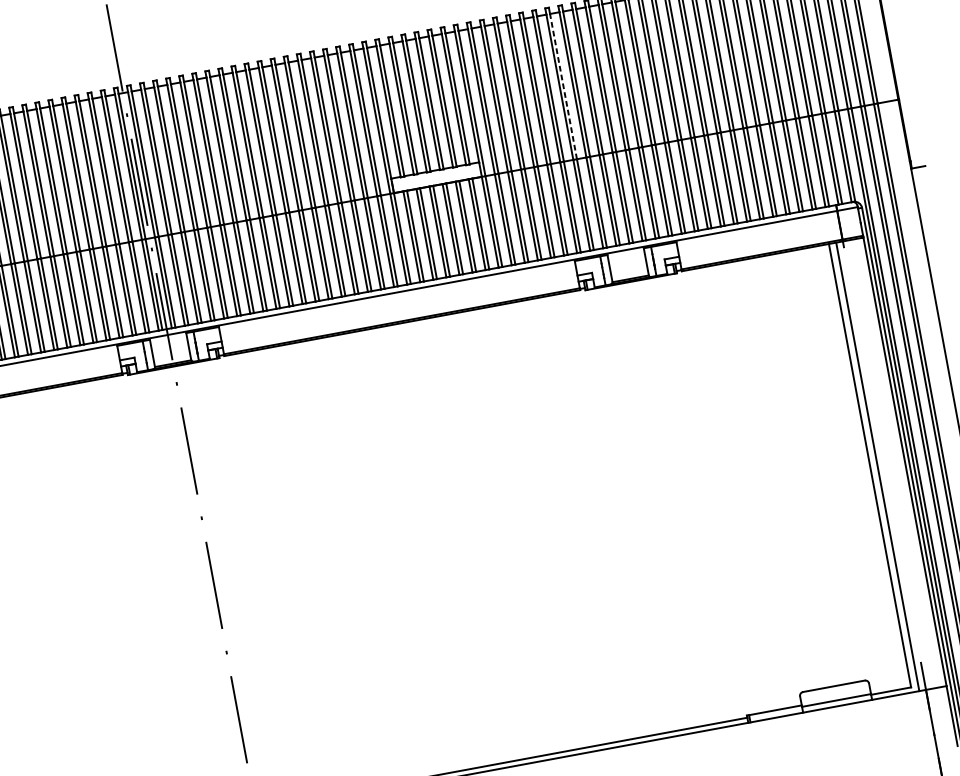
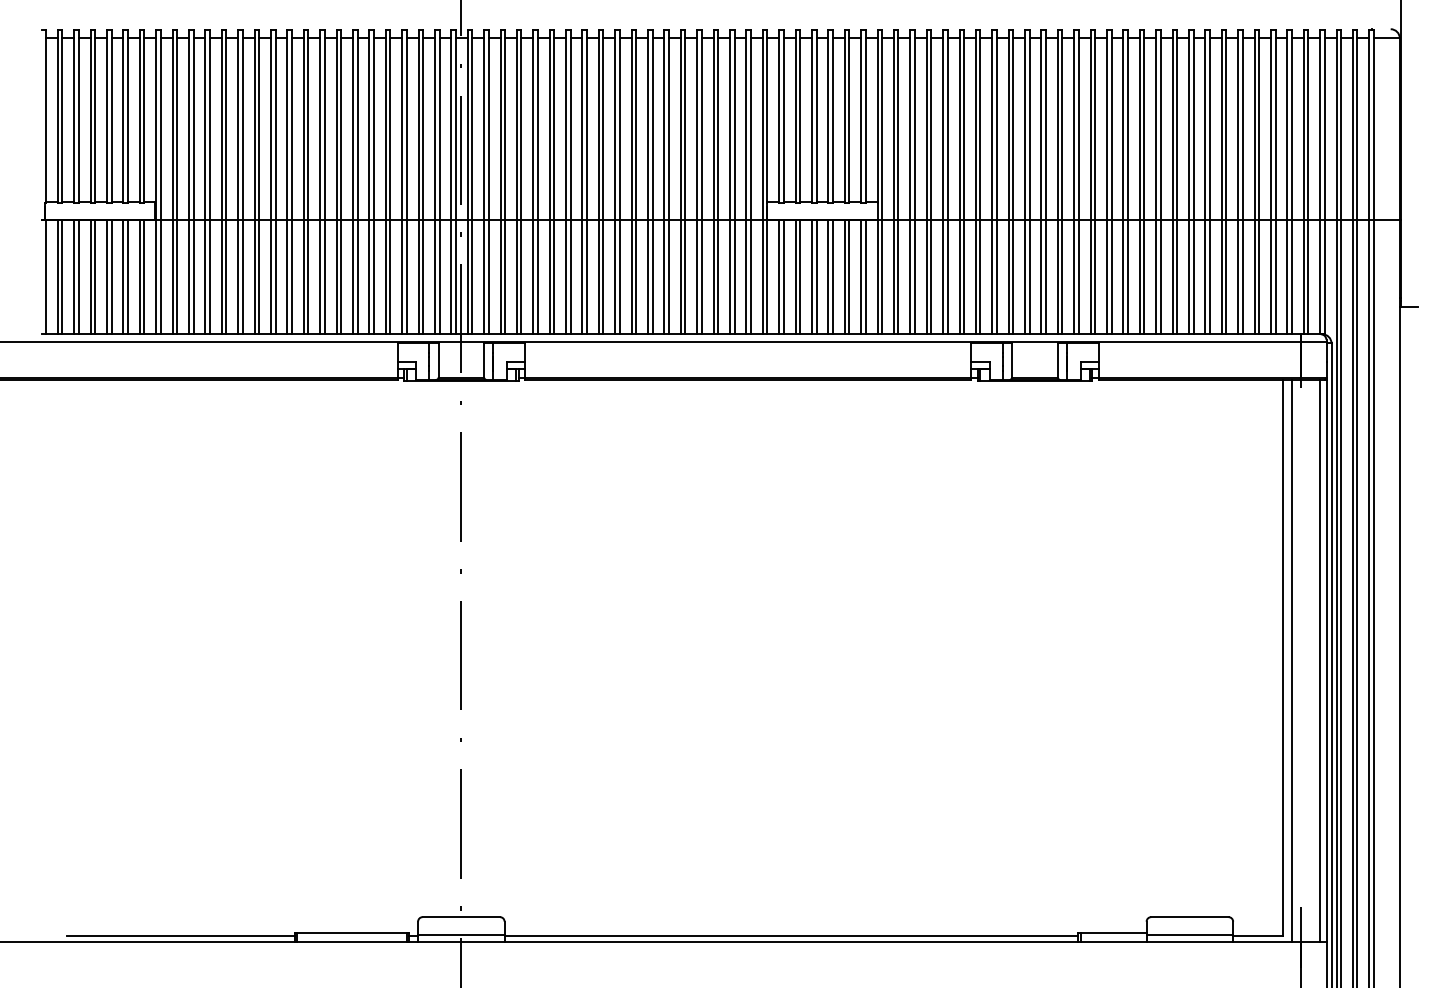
line: (563, 85) -> (996, 128), dashed -> solid
line: (899, 462) -> (1319, 660), added

